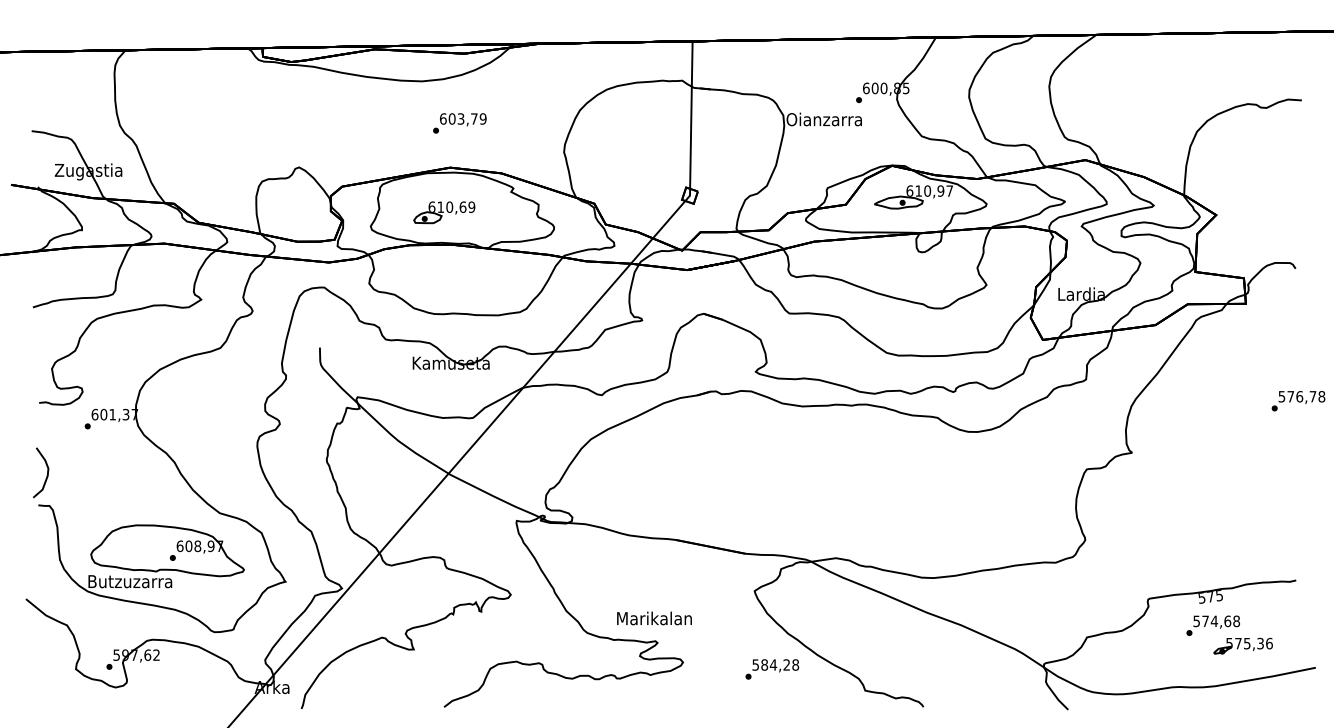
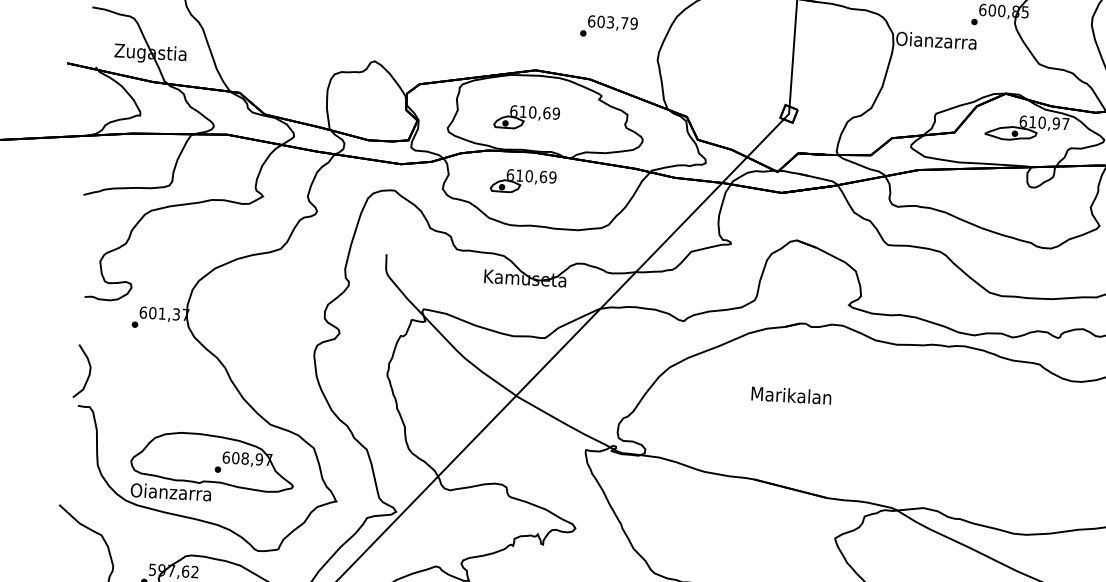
text: (459, 123) -> (608, 27), moved
part: (444, 272) -> (523, 181), added
text: (130, 581) -> (171, 492), Butzuzarra -> Oianzarra
text: (654, 618) -> (791, 395), moved

